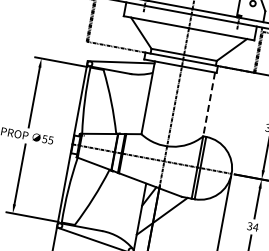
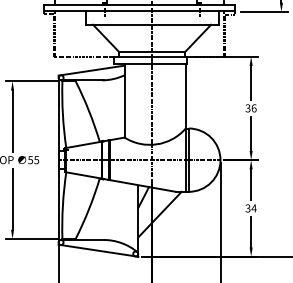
line: (208, 104) -> (185, 96), dashed -> solid

